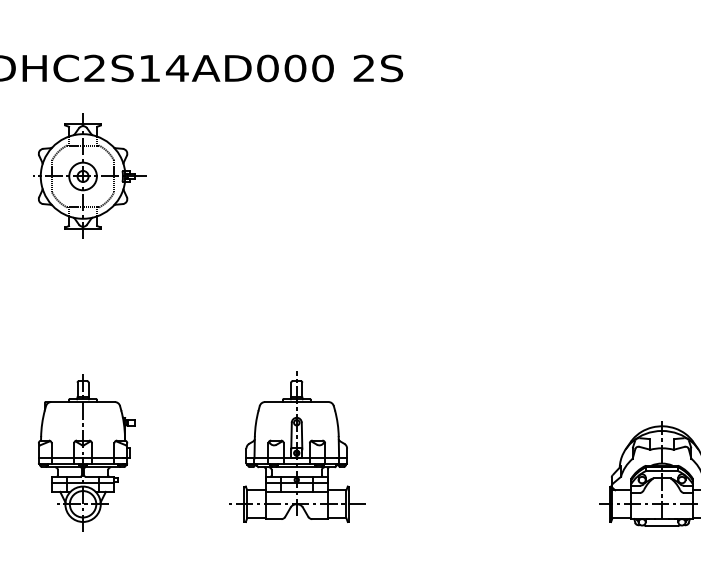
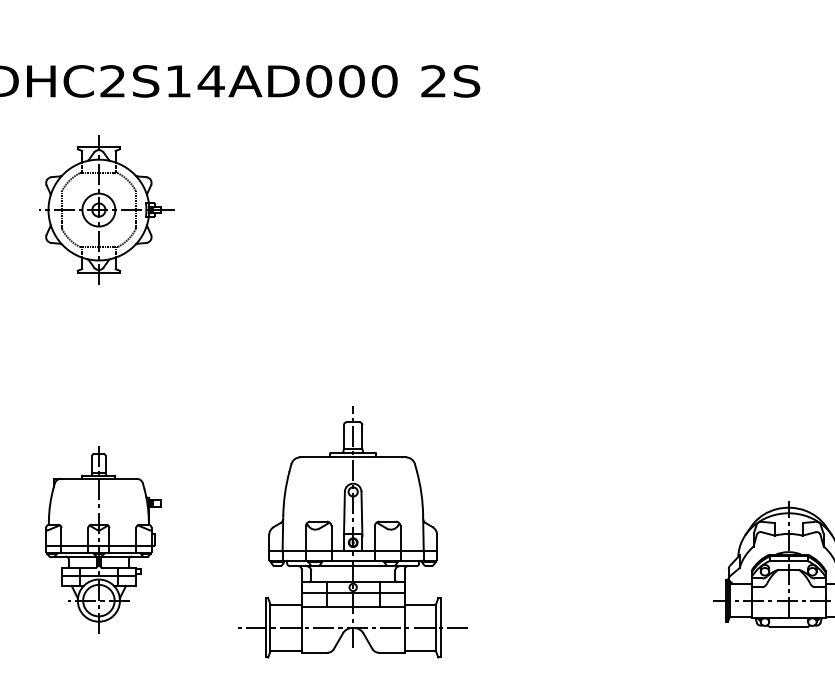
part: (297, 446) -> (354, 531), size x1.4

